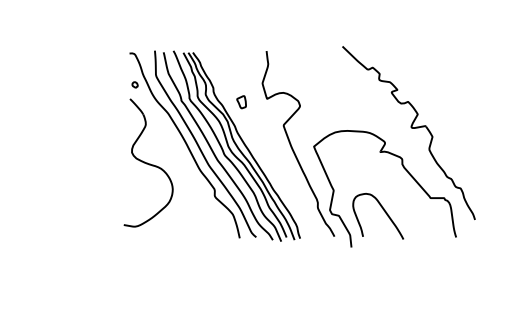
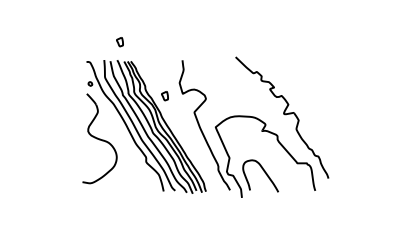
part: (176, 25) -> (119, 42), added

